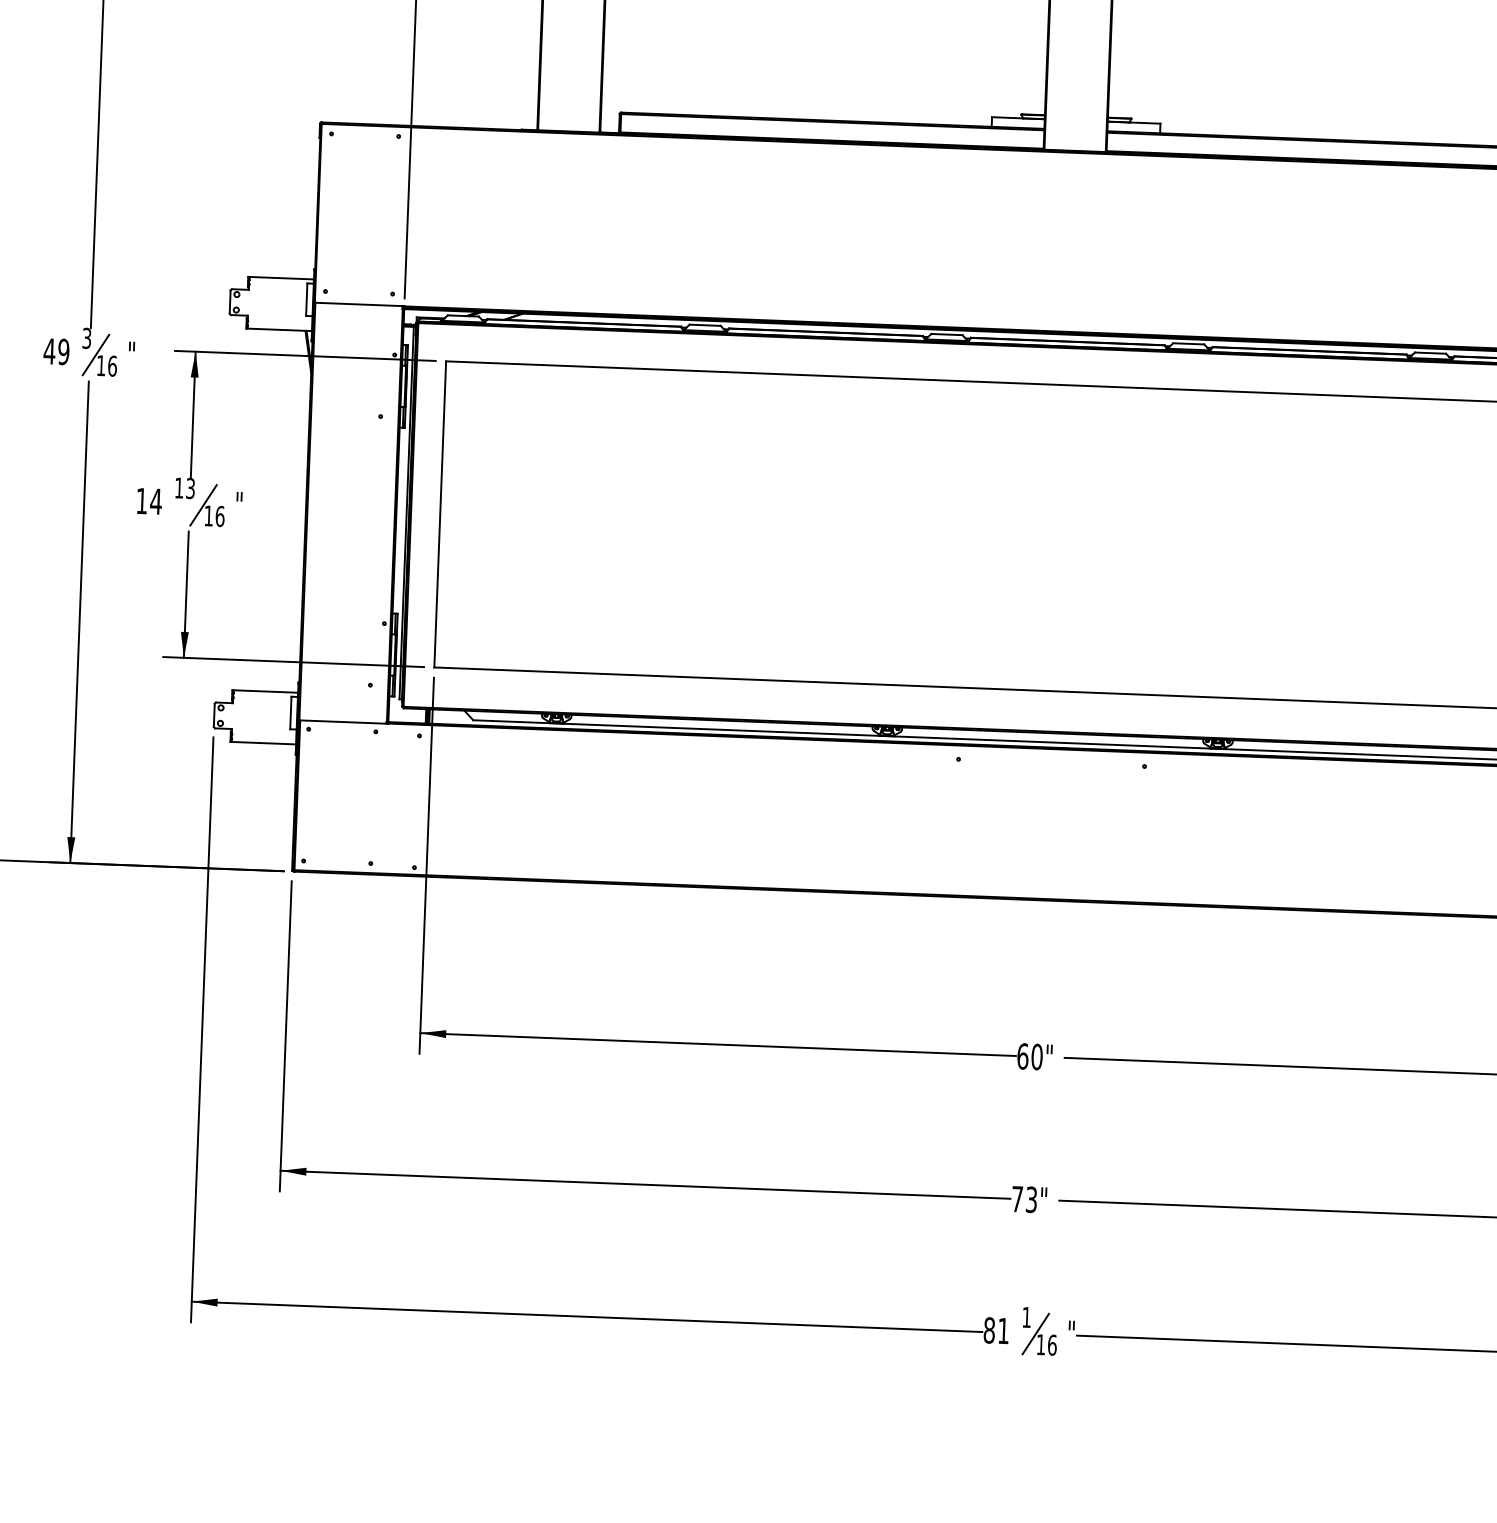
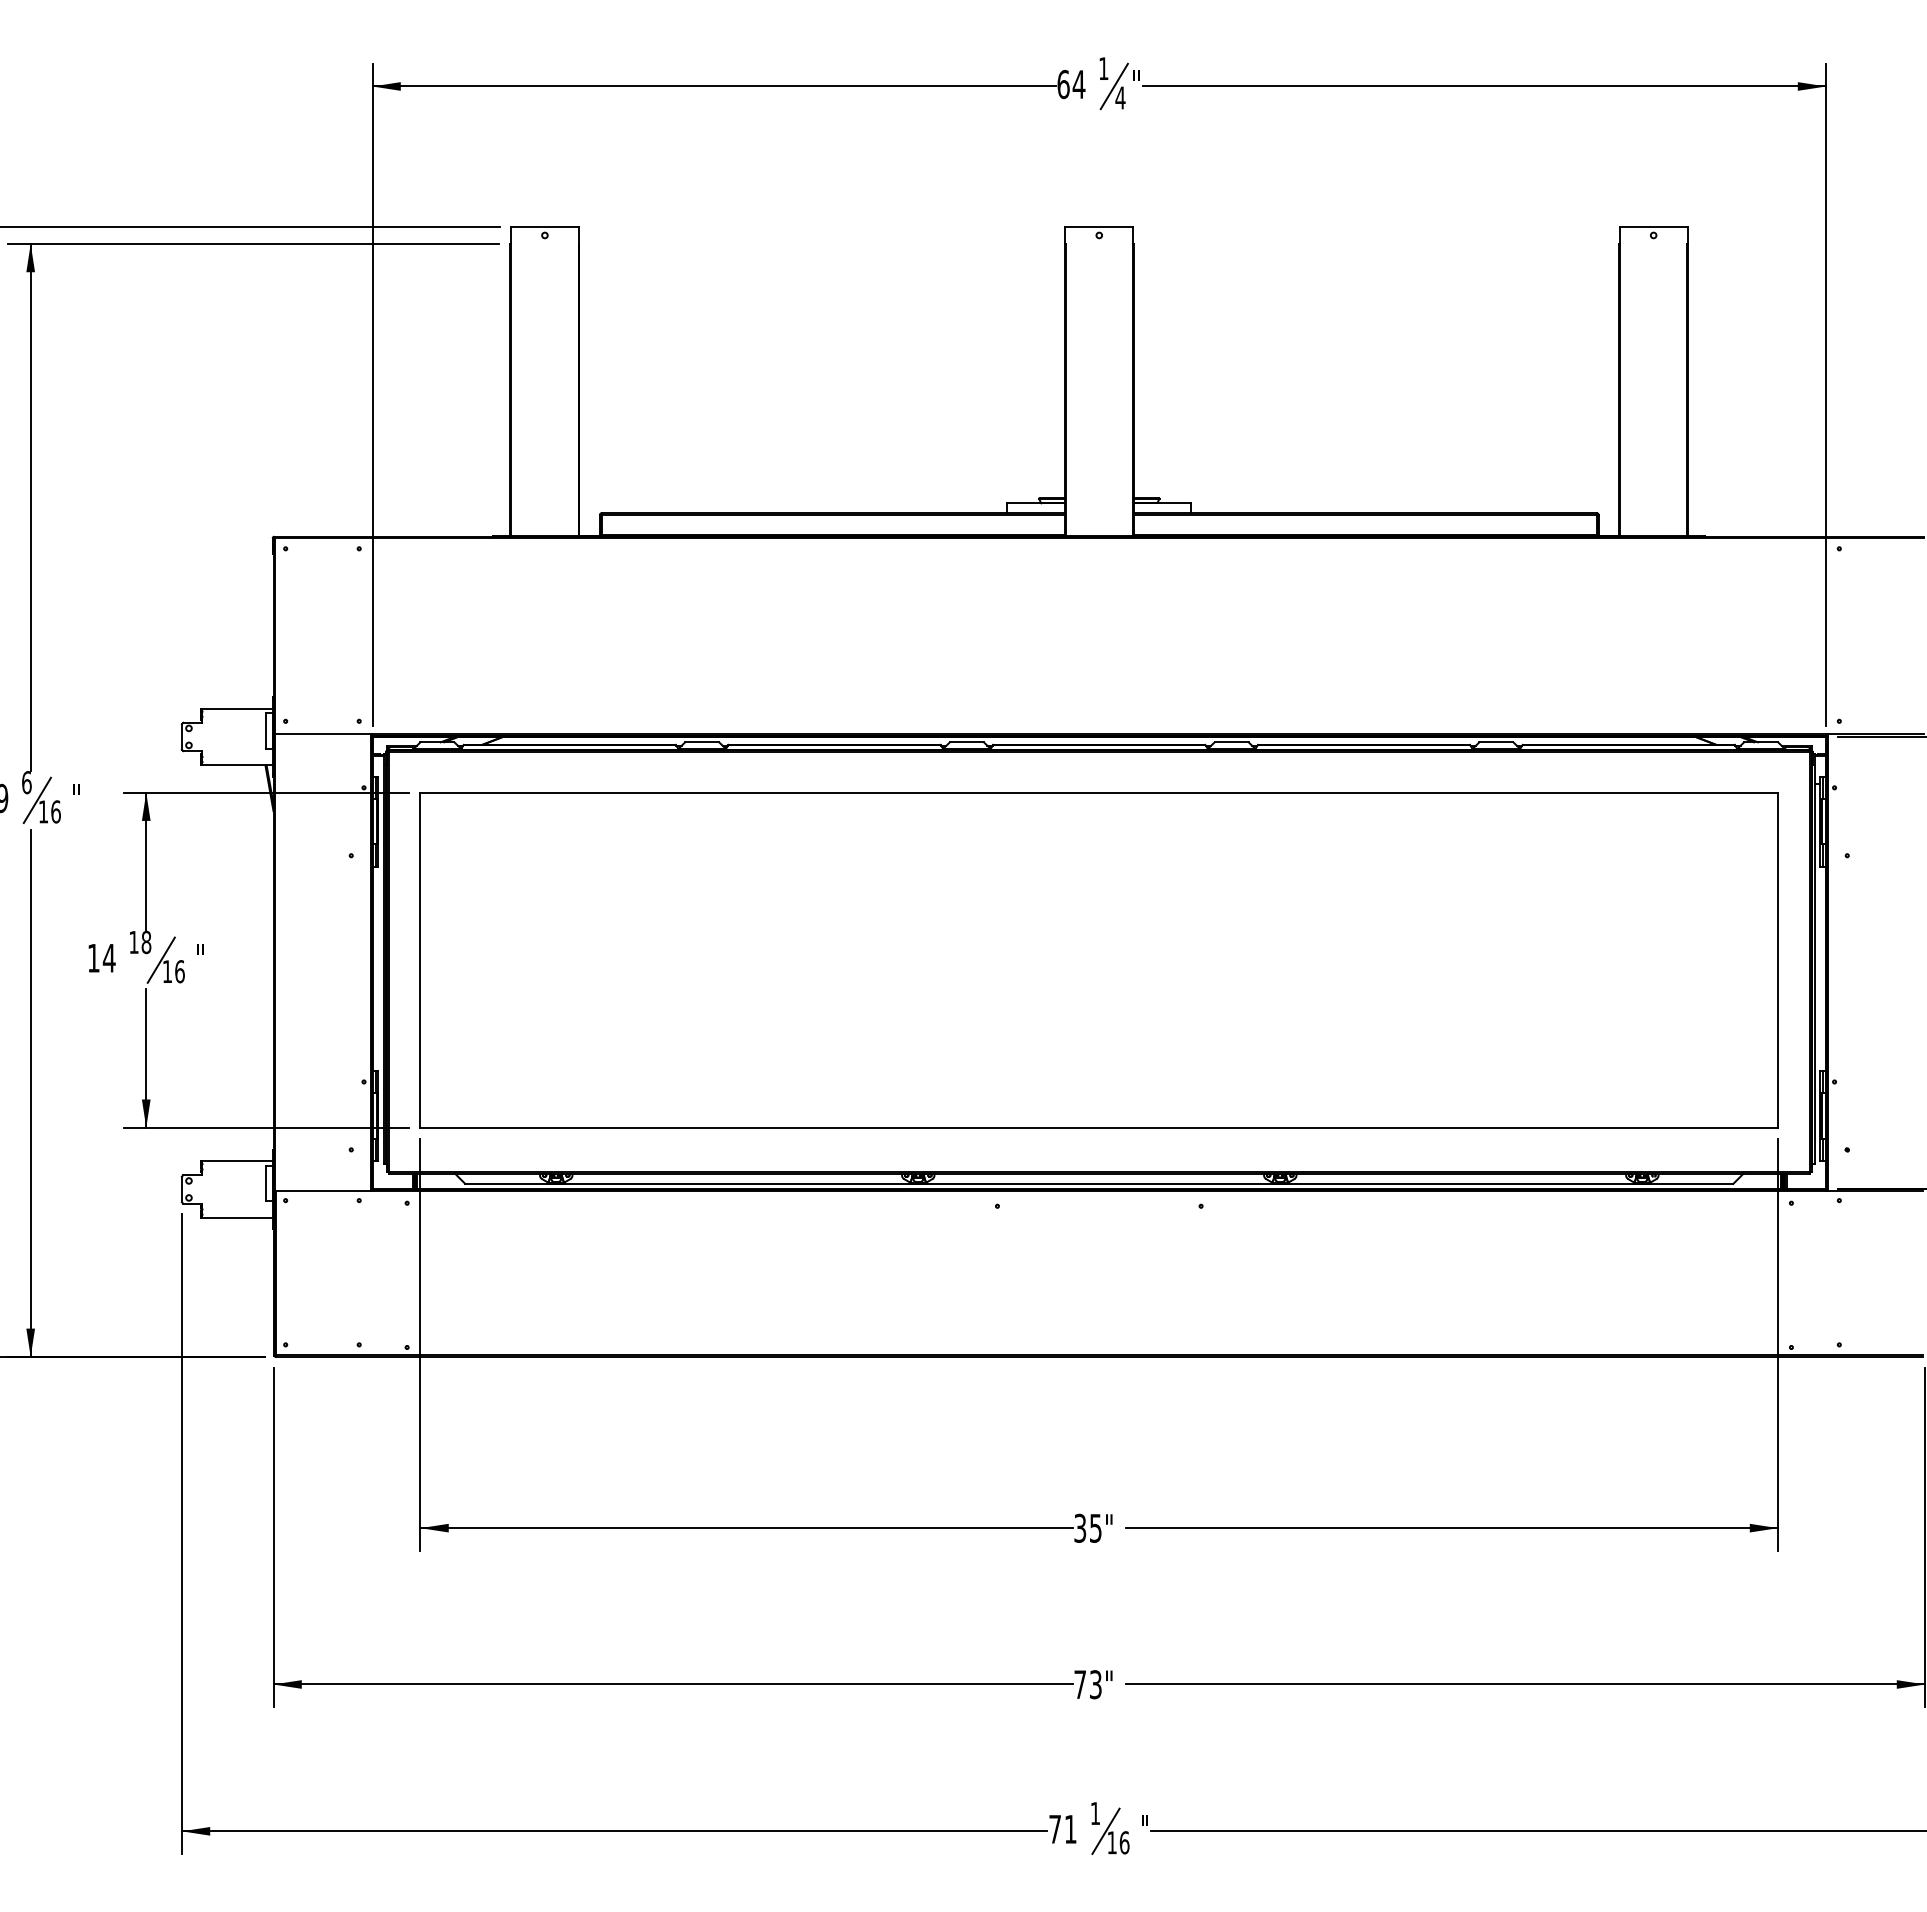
text: (86, 338) -> (26, 782), 3 -> 6
text: (190, 488) -> (146, 942), 13 -> 18
text: (1029, 1055) -> (1087, 1527), 60" -> 35"
text: (989, 1329) -> (1055, 1828), 81 -> 71

